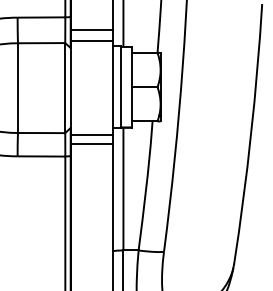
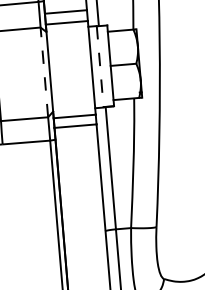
line: (65, 87) -> (44, 71), solid -> dashed
line: (121, 87) -> (100, 67), solid -> dashed

